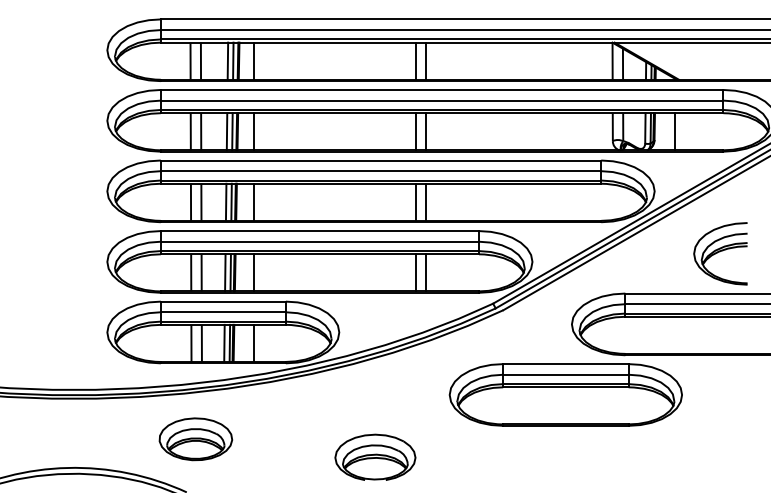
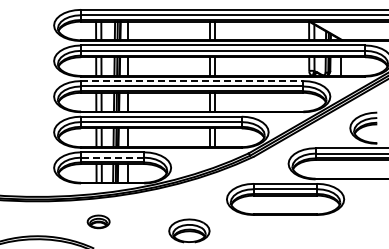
line: (381, 161) -> (192, 81), solid -> dashed
line: (223, 311) -> (112, 157), solid -> dashed
part: (195, 438) -> (98, 221), size x0.6

